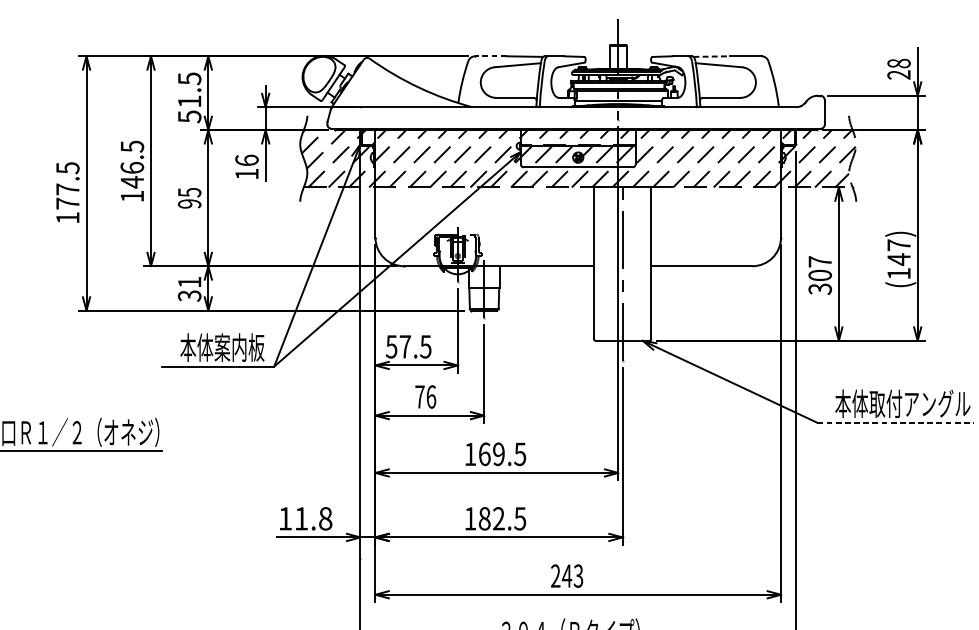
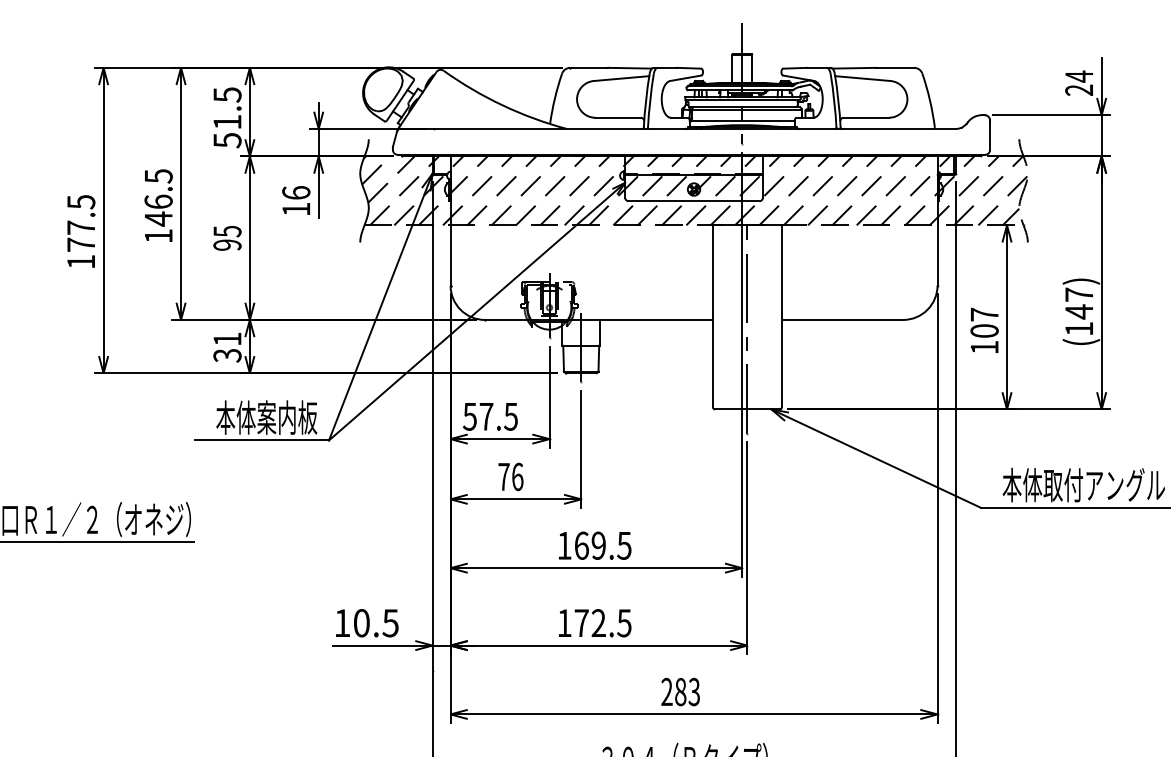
line: (491, 55) -> (589, 67), dashed -> solid
line: (711, 56) -> (854, 68), dashed -> solid
text: (899, 63) -> (1079, 76), 28 -> 24
text: (820, 289) -> (984, 347), 307 -> 107
line: (895, 422) -> (1075, 507), dashed -> solid
text: (313, 519) -> (376, 623), 11.8 -> 10.5
text: (484, 519) -> (581, 623), 182.5 -> 172.5
text: (566, 576) -> (680, 692), 243 -> 283

